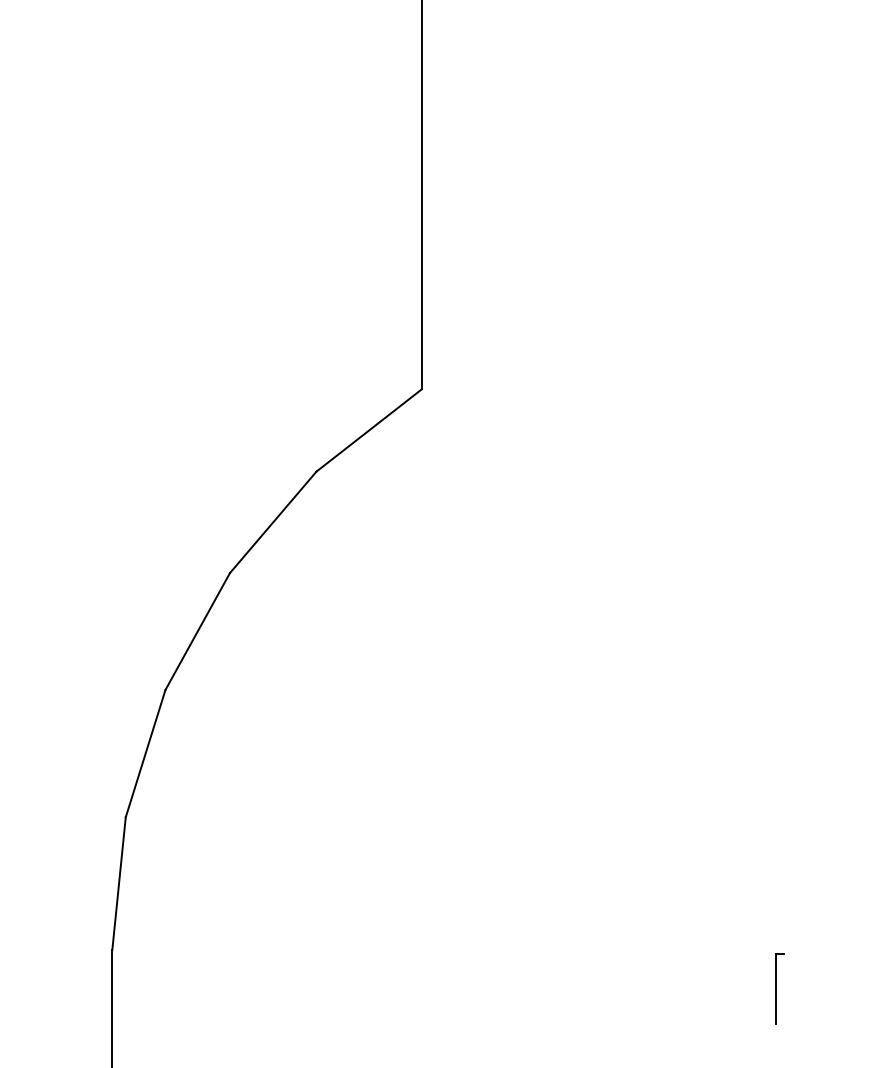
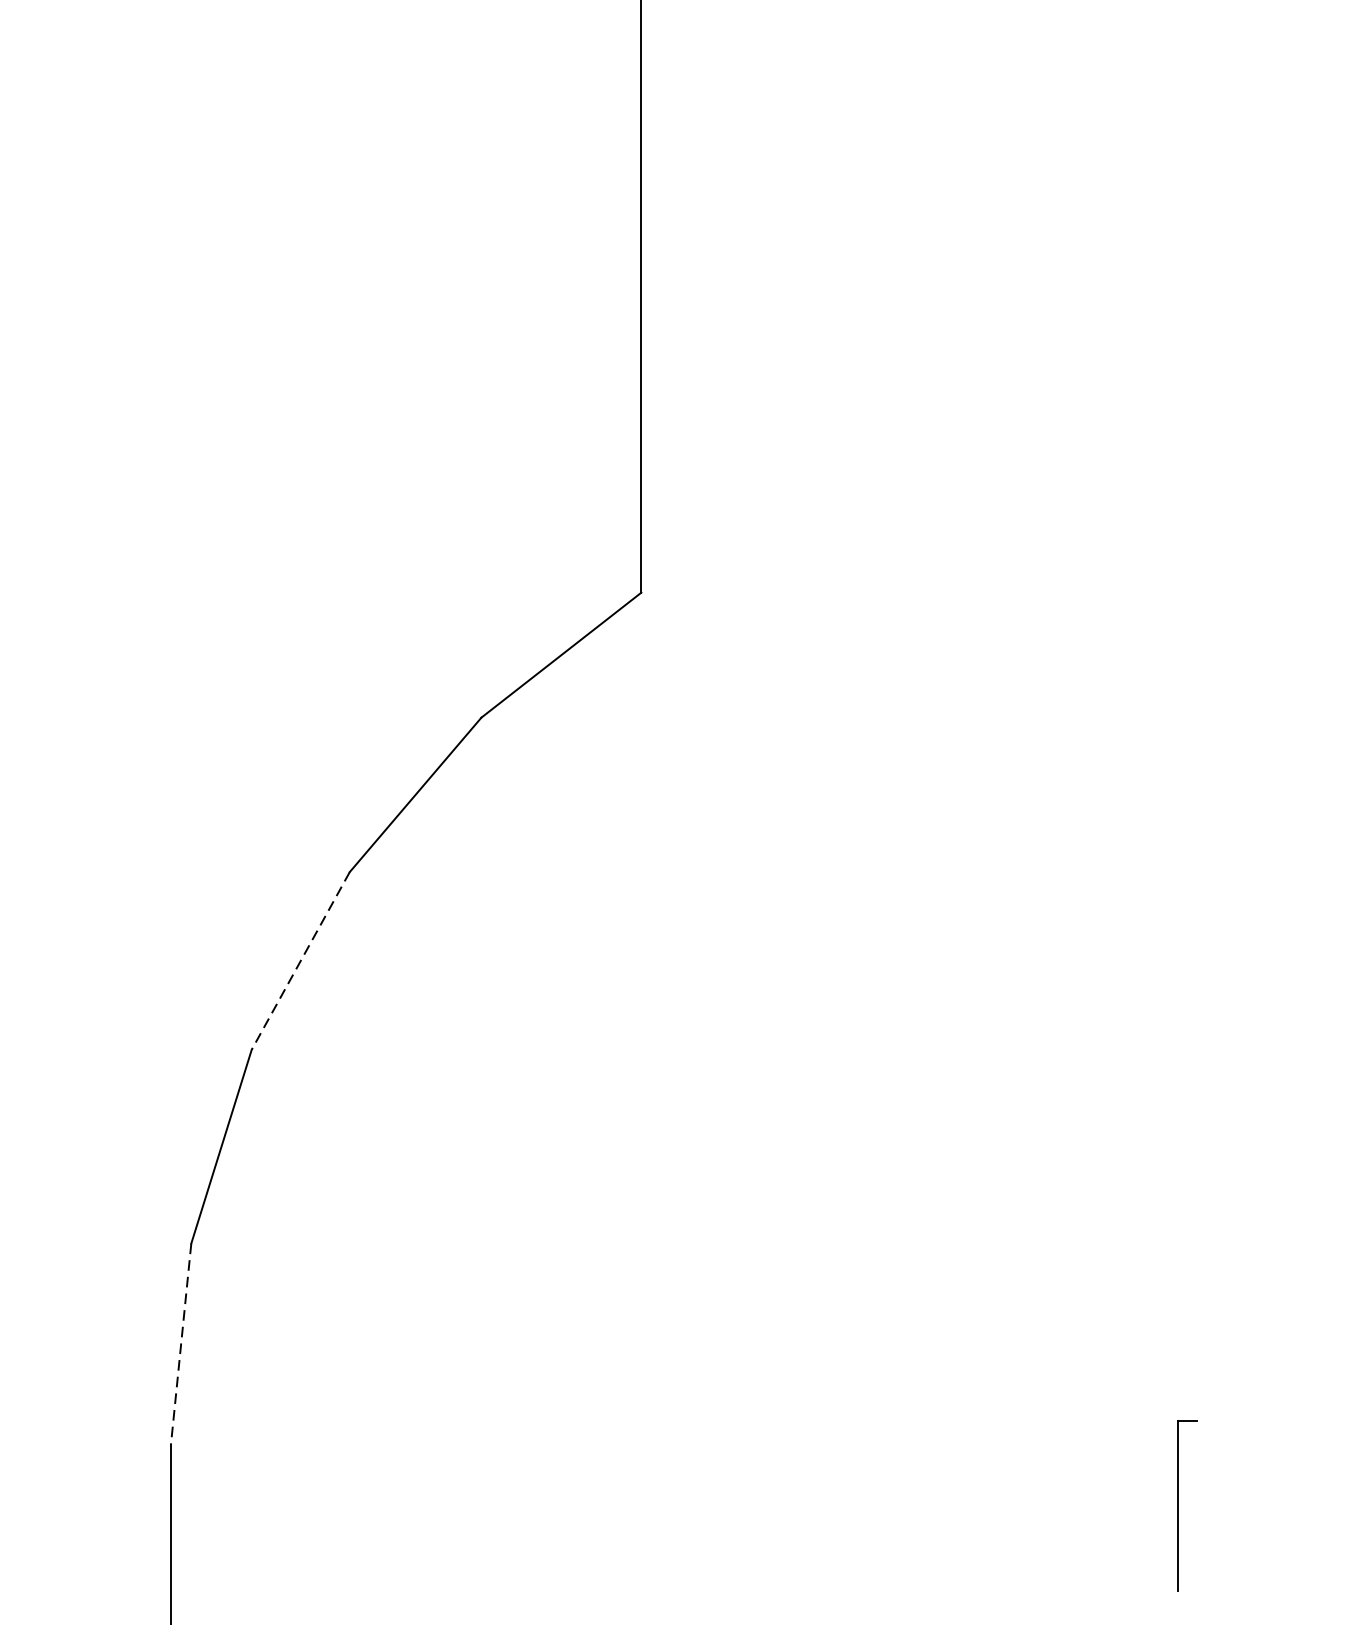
line: (197, 631) -> (300, 960), solid -> dashed
line: (119, 883) -> (181, 1344), solid -> dashed
part: (779, 988) -> (1185, 1503), size x1.6

